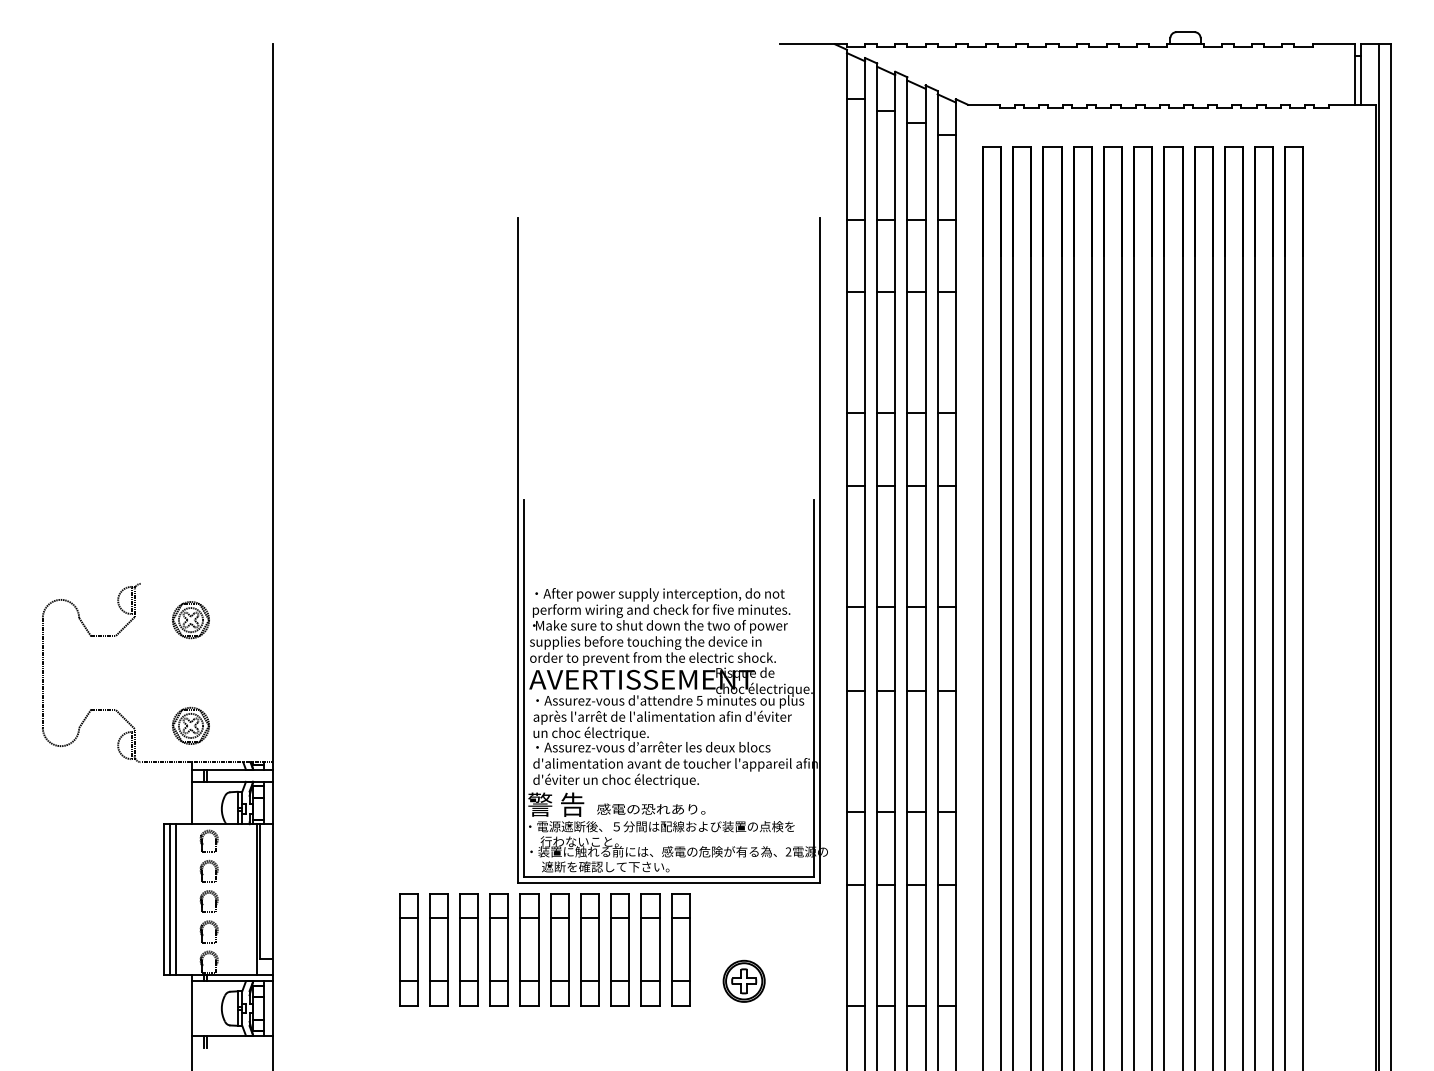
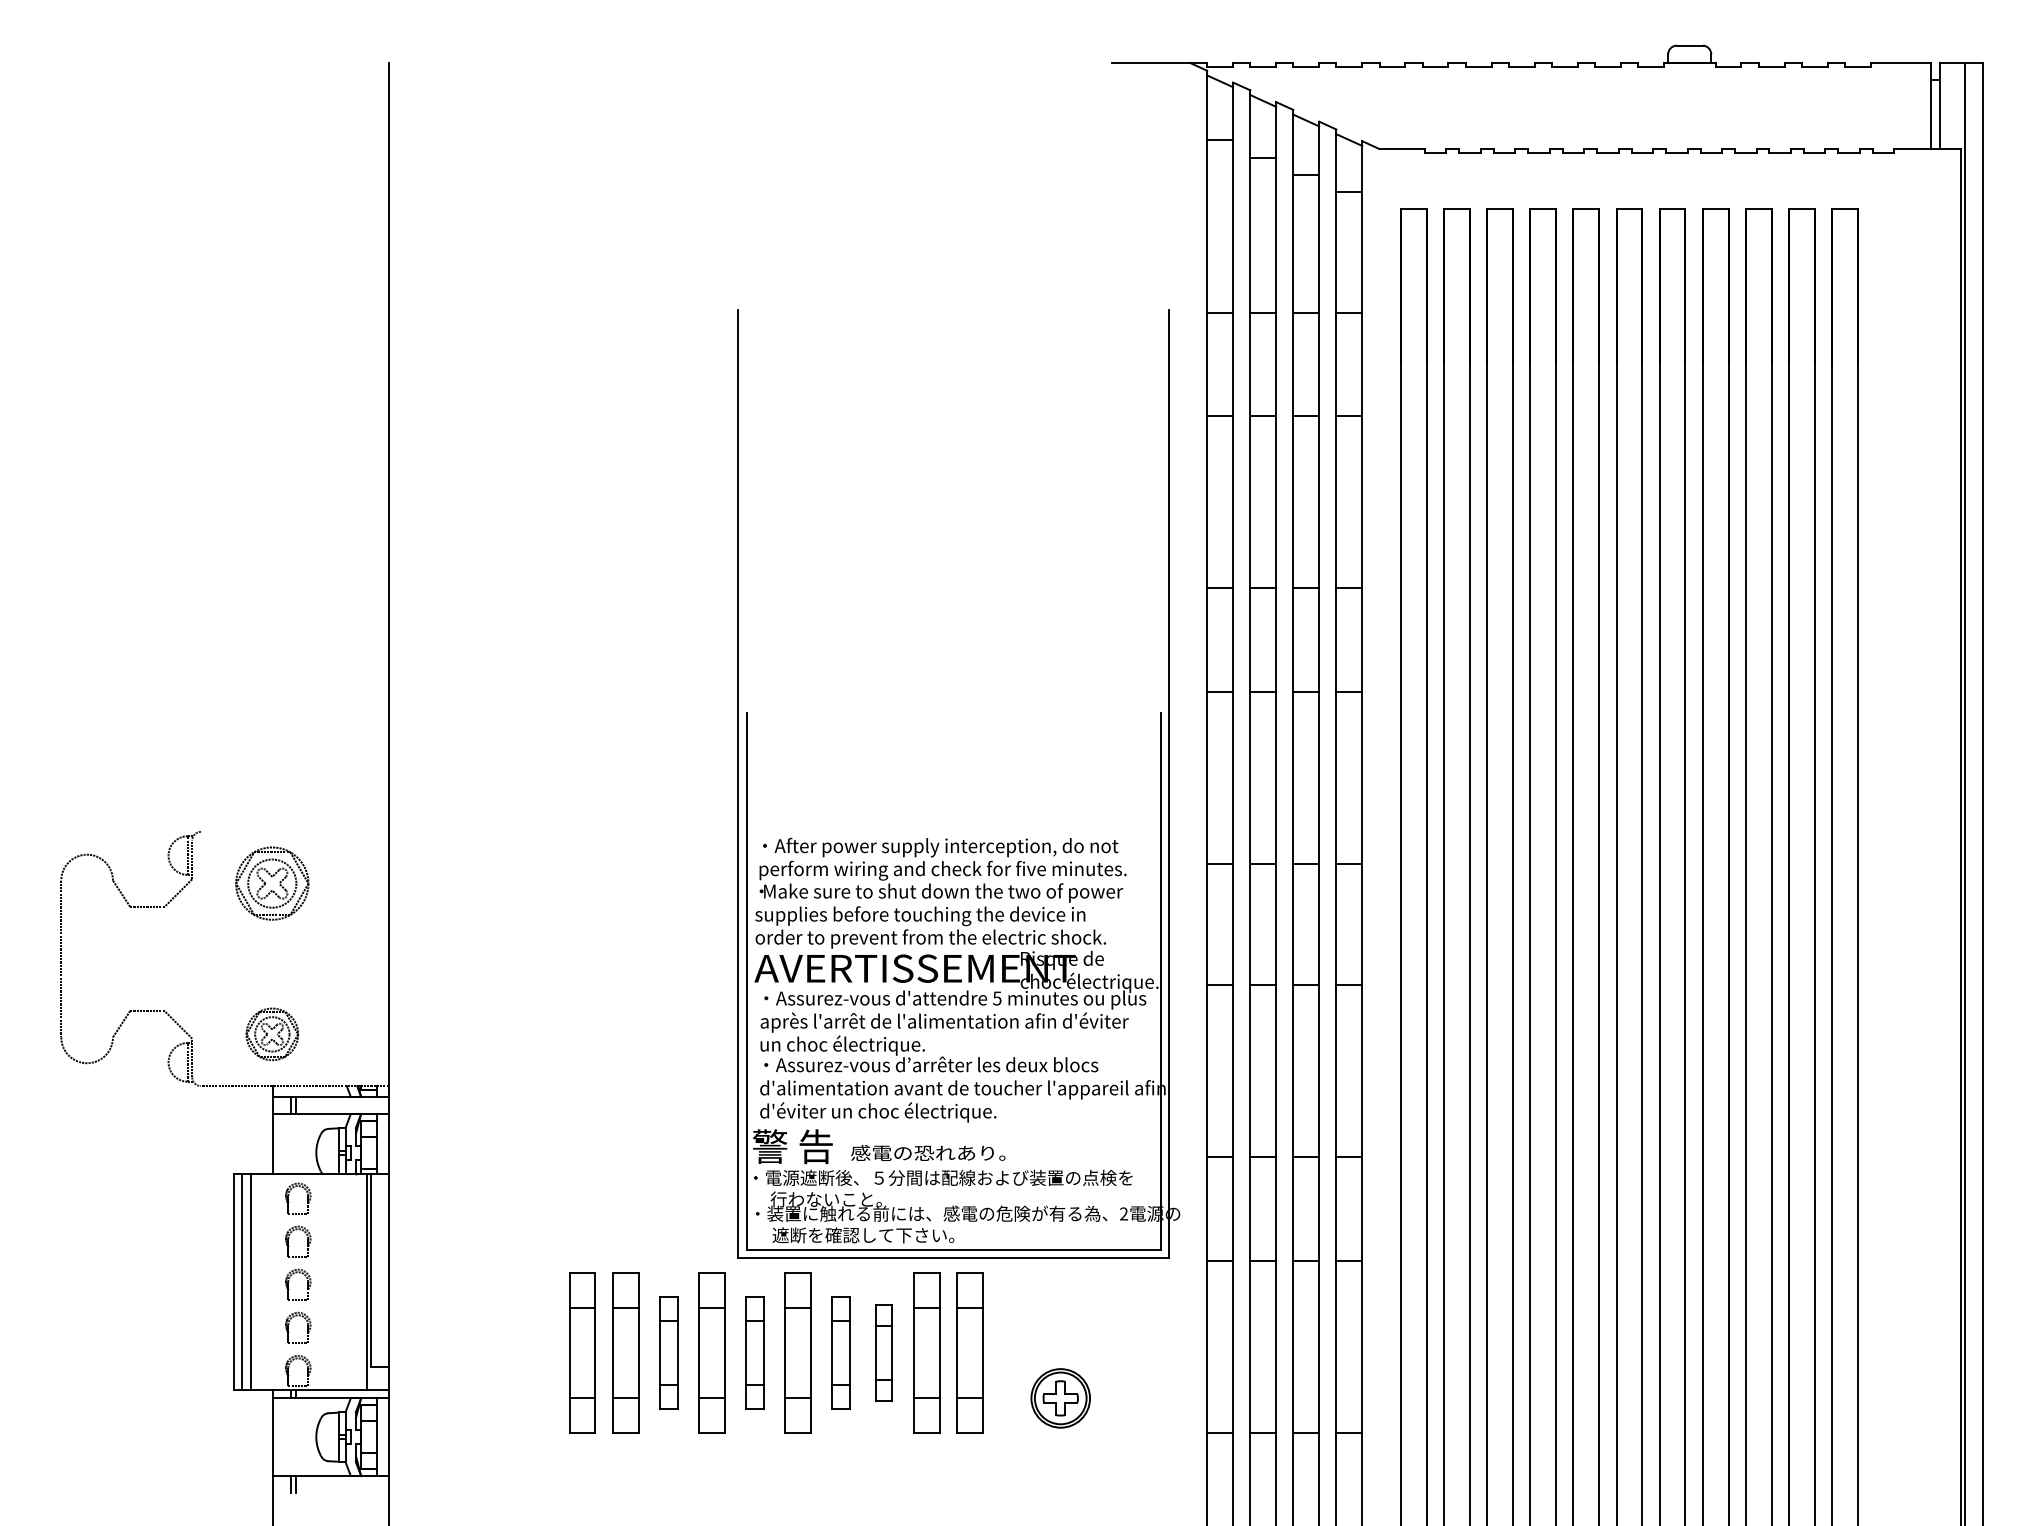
part: (191, 620) -> (272, 883), size x1.4
part: (468, 949) -> (668, 1352), size x0.7
part: (529, 949) -> (754, 1352), size x0.7
part: (589, 949) -> (840, 1352), size x0.7
part: (619, 949) -> (883, 1352), size x0.6

